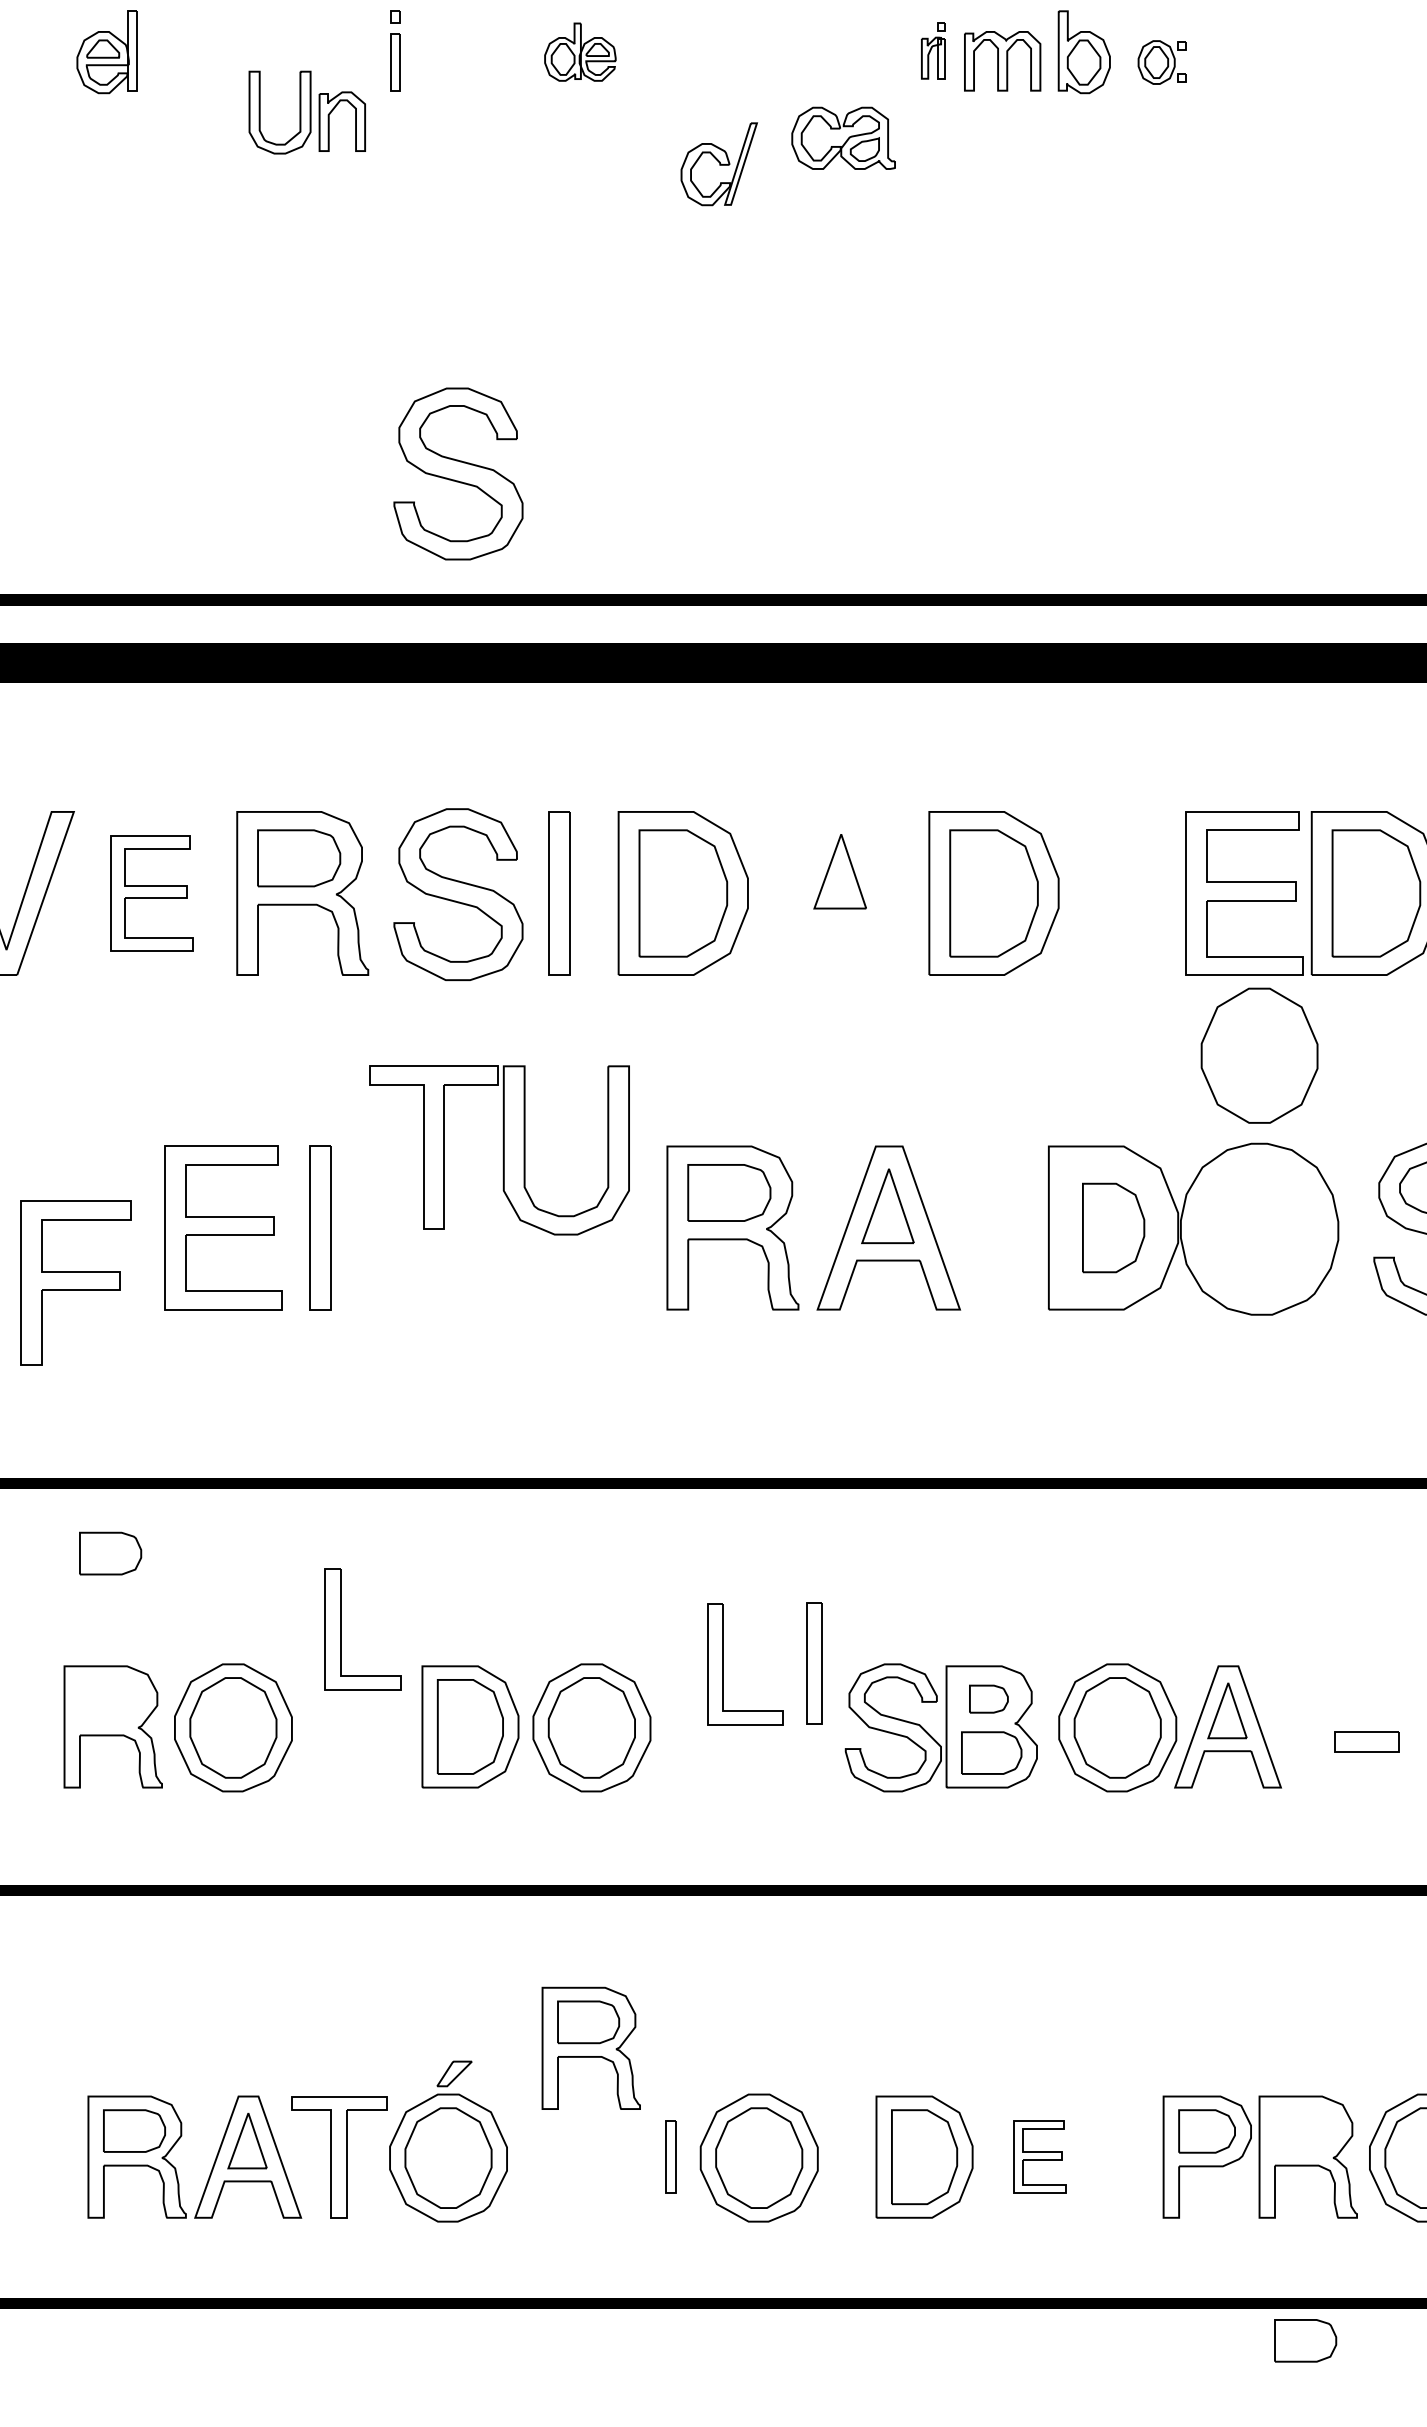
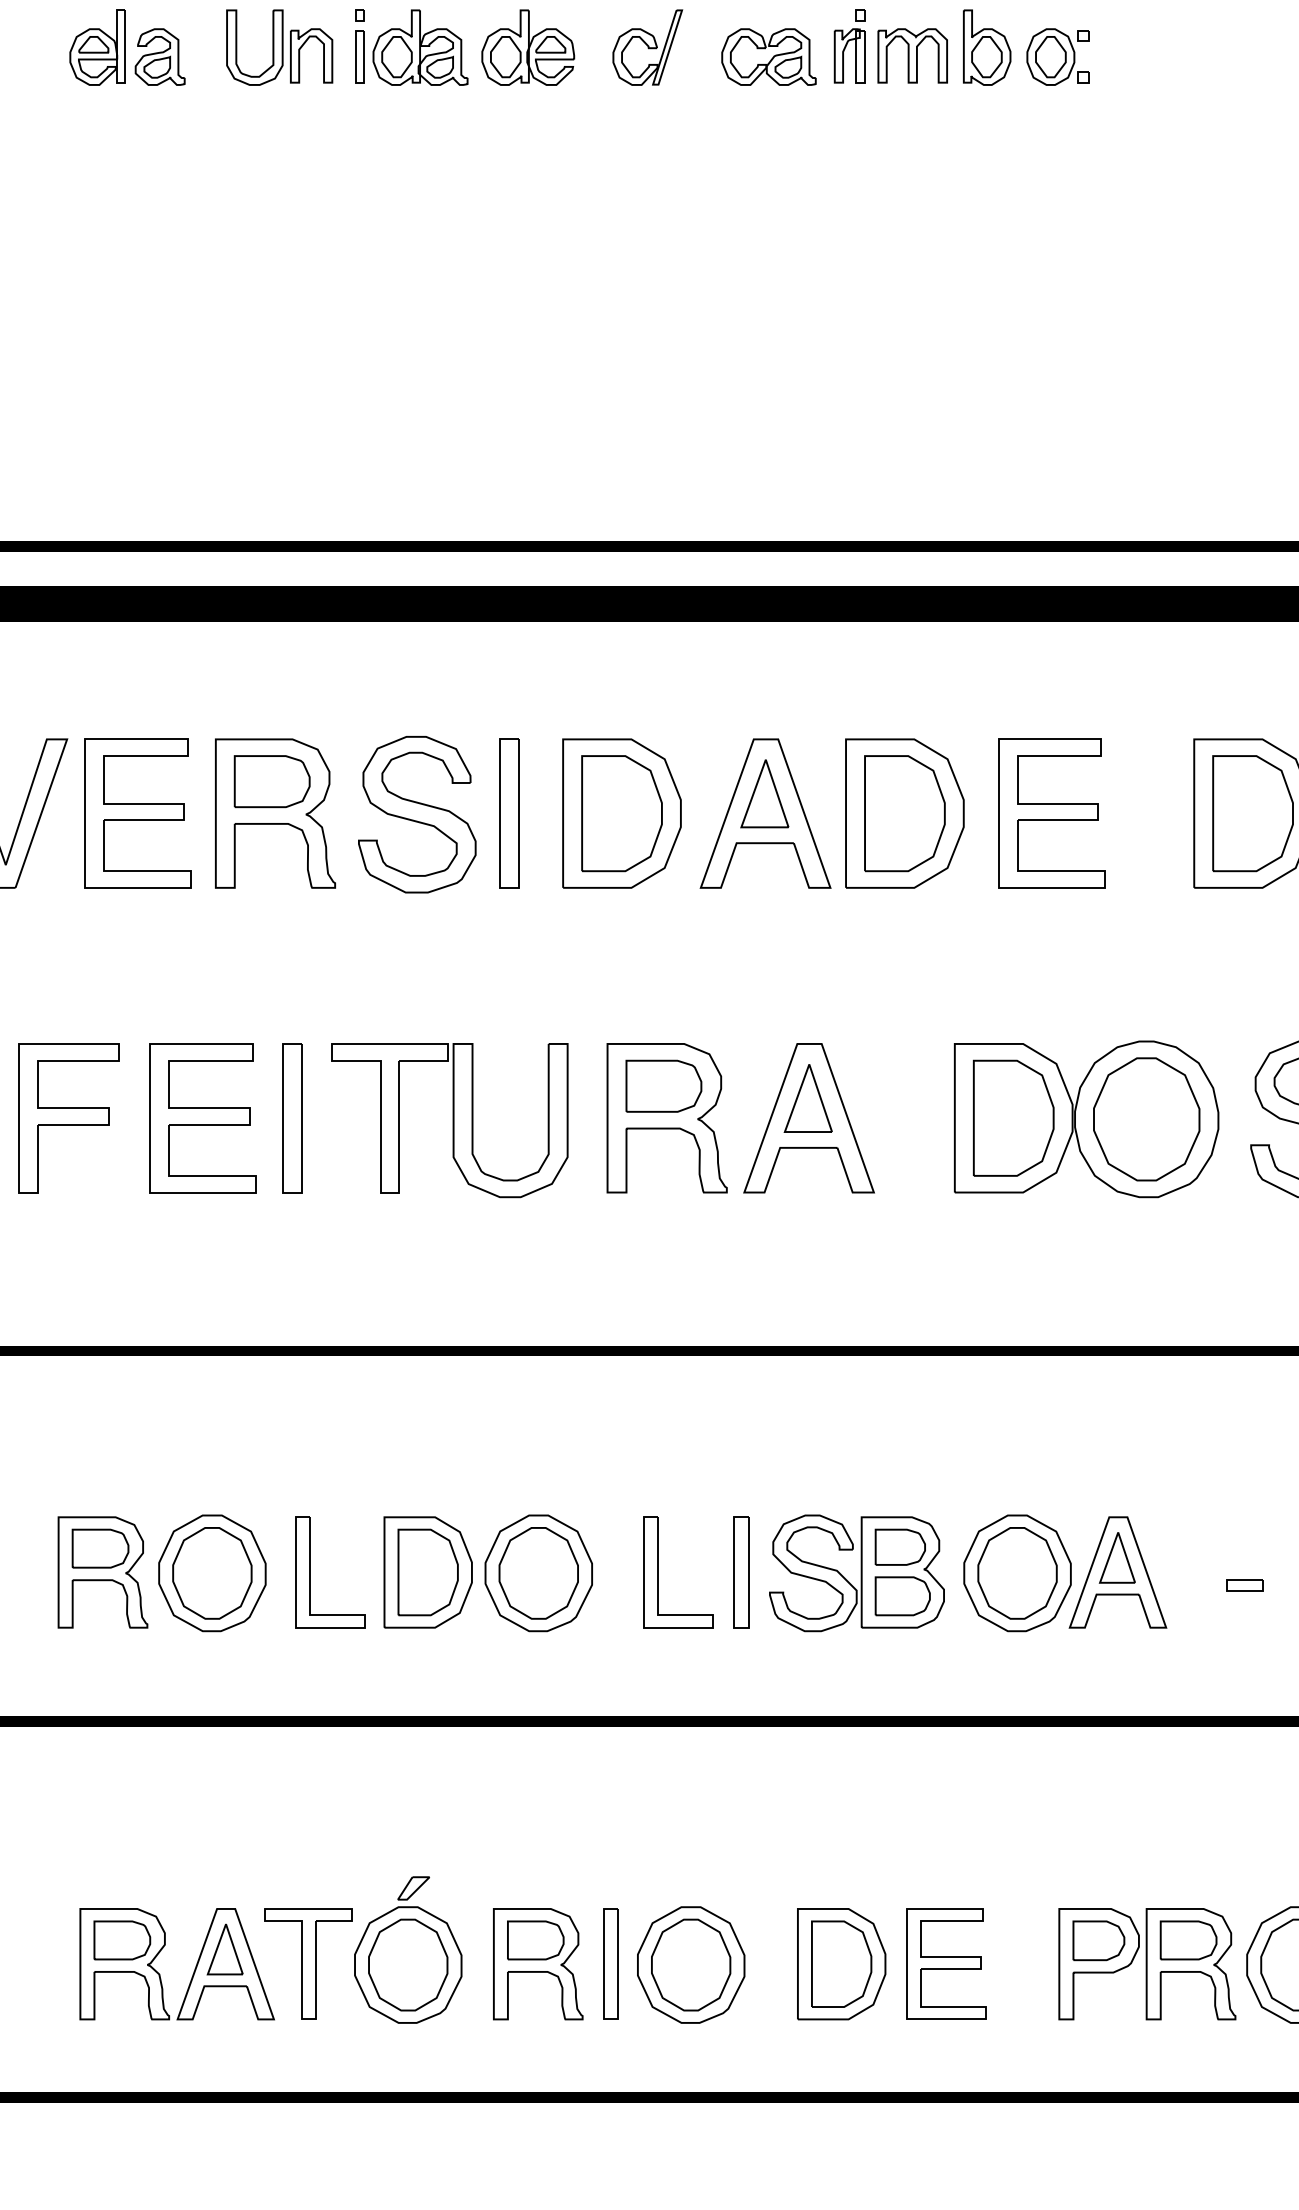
part: (933, 50) -> (849, 46), size x1.43
part: (461, 52) -> (420, 47), added
part: (580, 52) -> (528, 47), size x1.43
part: (175, 61) -> (159, 56), added
part: (1161, 61) -> (1057, 56), size x1.43
part: (307, 112) -> (279, 47), moved
part: (843, 137) -> (768, 56), moved
part: (718, 164) -> (647, 47), moved
part: (458, 473) -> (417, 431), removed
part: (151, 893) -> (137, 813), size x1.43
part: (840, 893) -> (765, 813), added
part: (1243, 893) -> (1051, 813), moved
part: (1259, 1055) -> (1146, 1119), moved
part: (499, 1150) -> (449, 1120), moved
part: (1113, 1227) -> (1013, 1117), size x1.43
part: (75, 1283) -> (68, 1118), moved
part: (110, 1553) -> (100, 1548), moved
part: (341, 1629) -> (310, 1572), moved
part: (814, 1663) -> (741, 1572), moved
part: (723, 1664) -> (658, 1572), moved
part: (988, 1698) -> (899, 1546), size x1.43
part: (1366, 1741) -> (1244, 1585), size x0.62
part: (591, 2048) -> (538, 1964), moved
part: (670, 2156) -> (610, 1963), size x1.67
part: (1039, 2156) -> (946, 1963), size x1.67
part: (1305, 2340) -> (1188, 1940), moved

